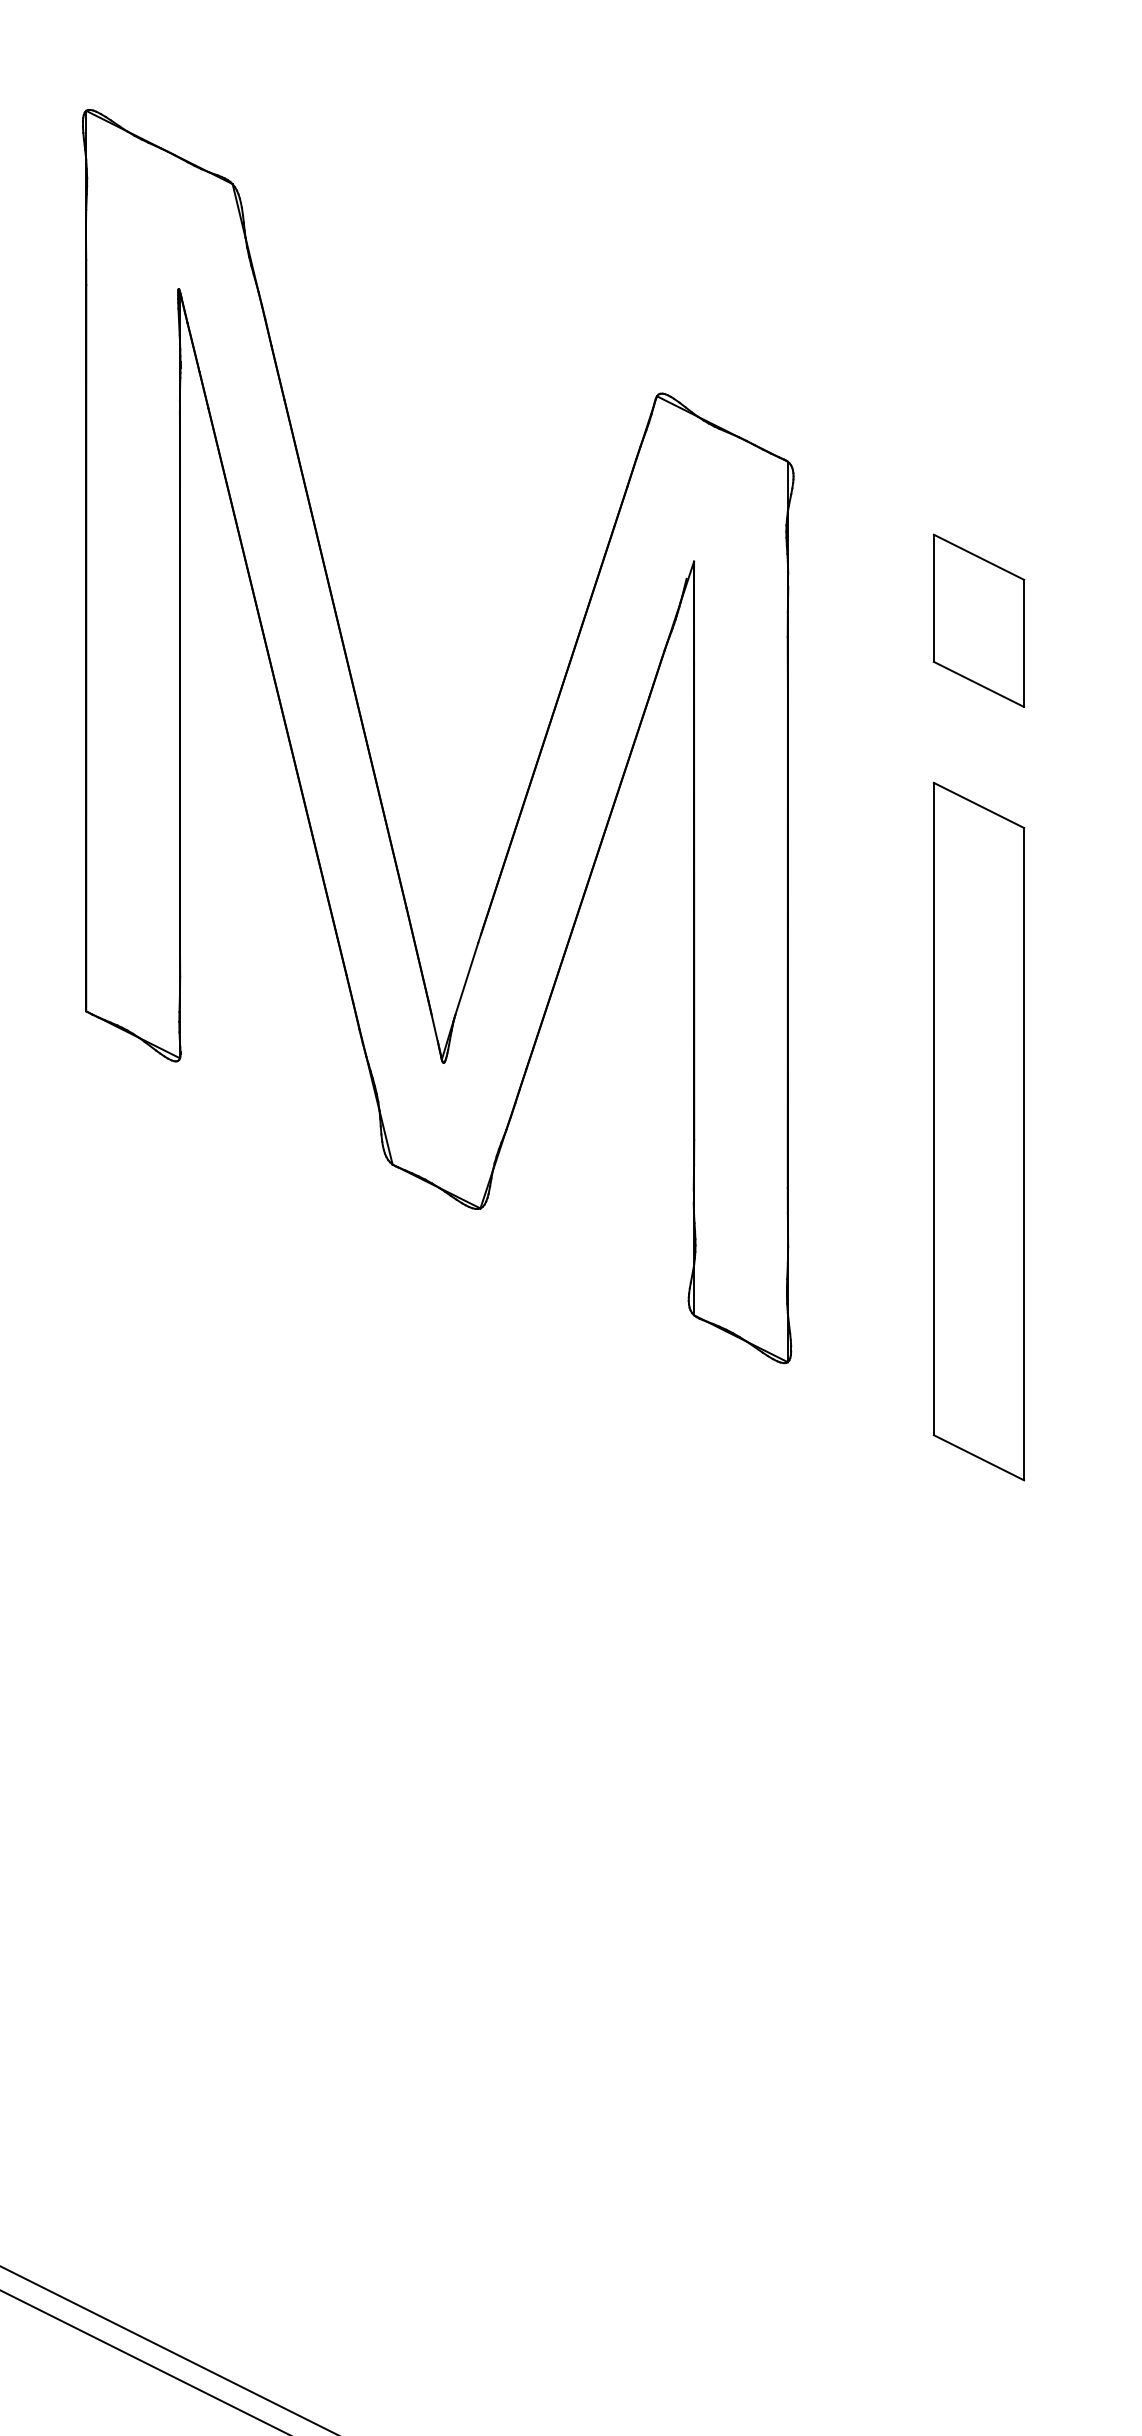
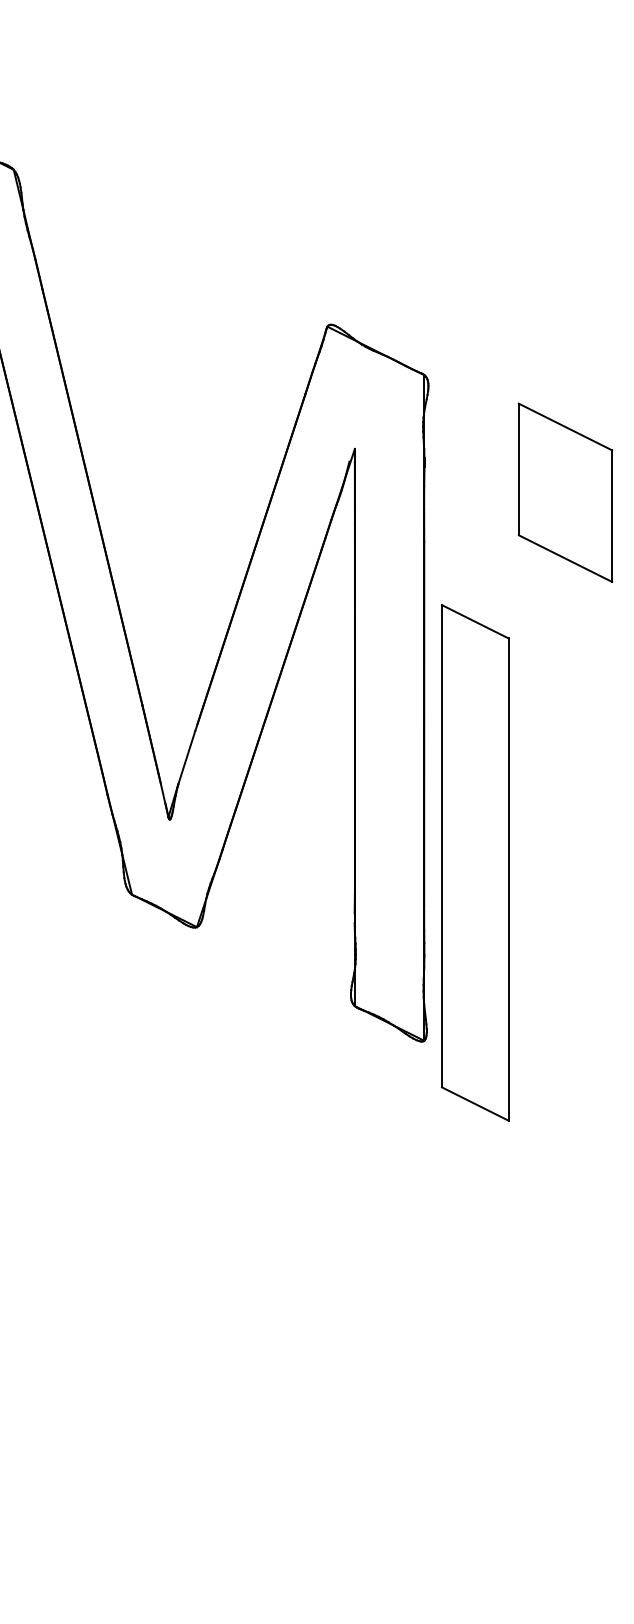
part: (978, 620) -> (565, 492), size x1.4
part: (978, 1131) -> (474, 862), moved

